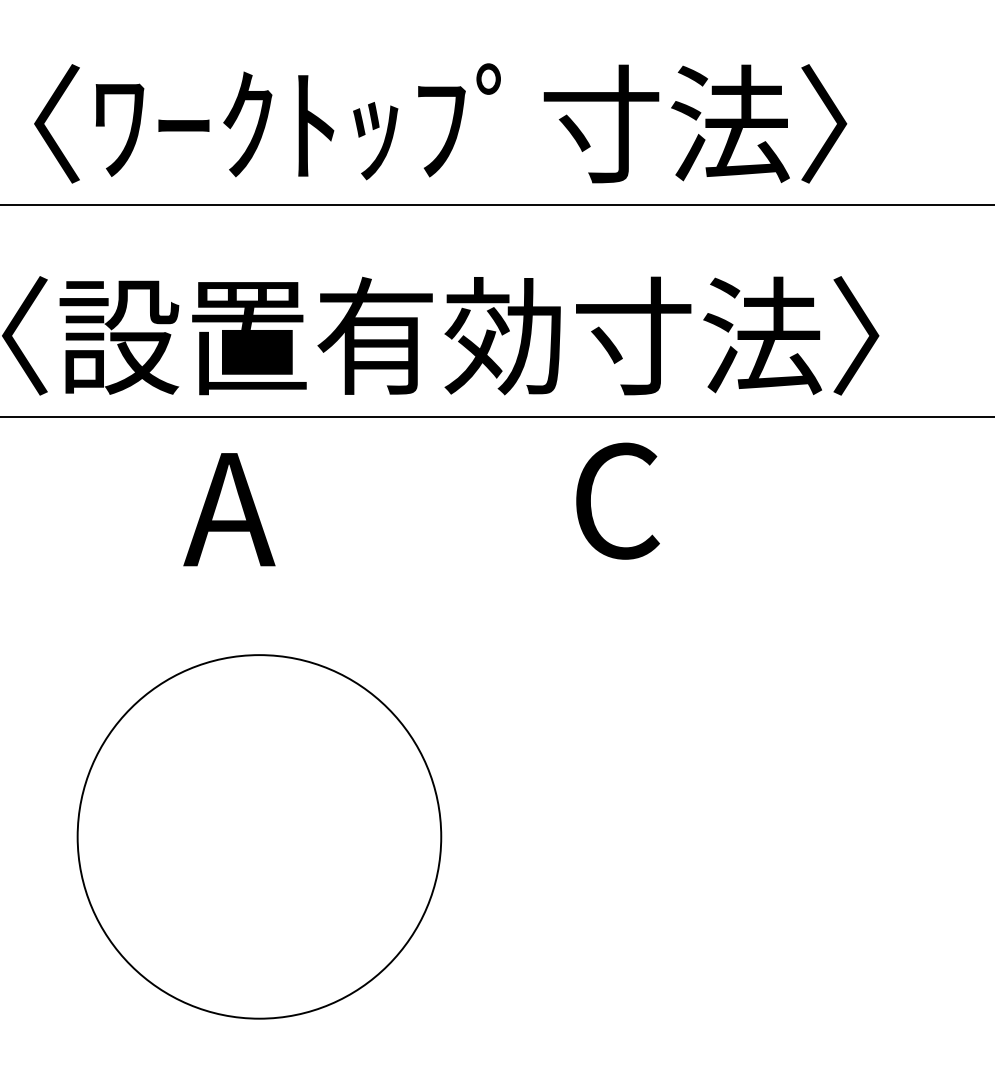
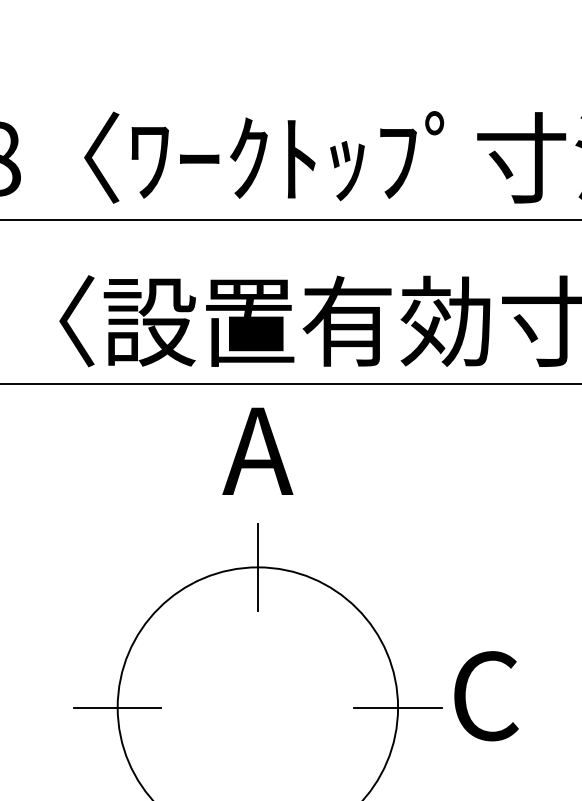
text: (617, 500) -> (486, 695), moved
text: (229, 509) -> (257, 451), moved
line: (259, 654) -> (257, 566), added
line: (77, 836) -> (117, 707), added
line: (440, 836) -> (397, 707), added

